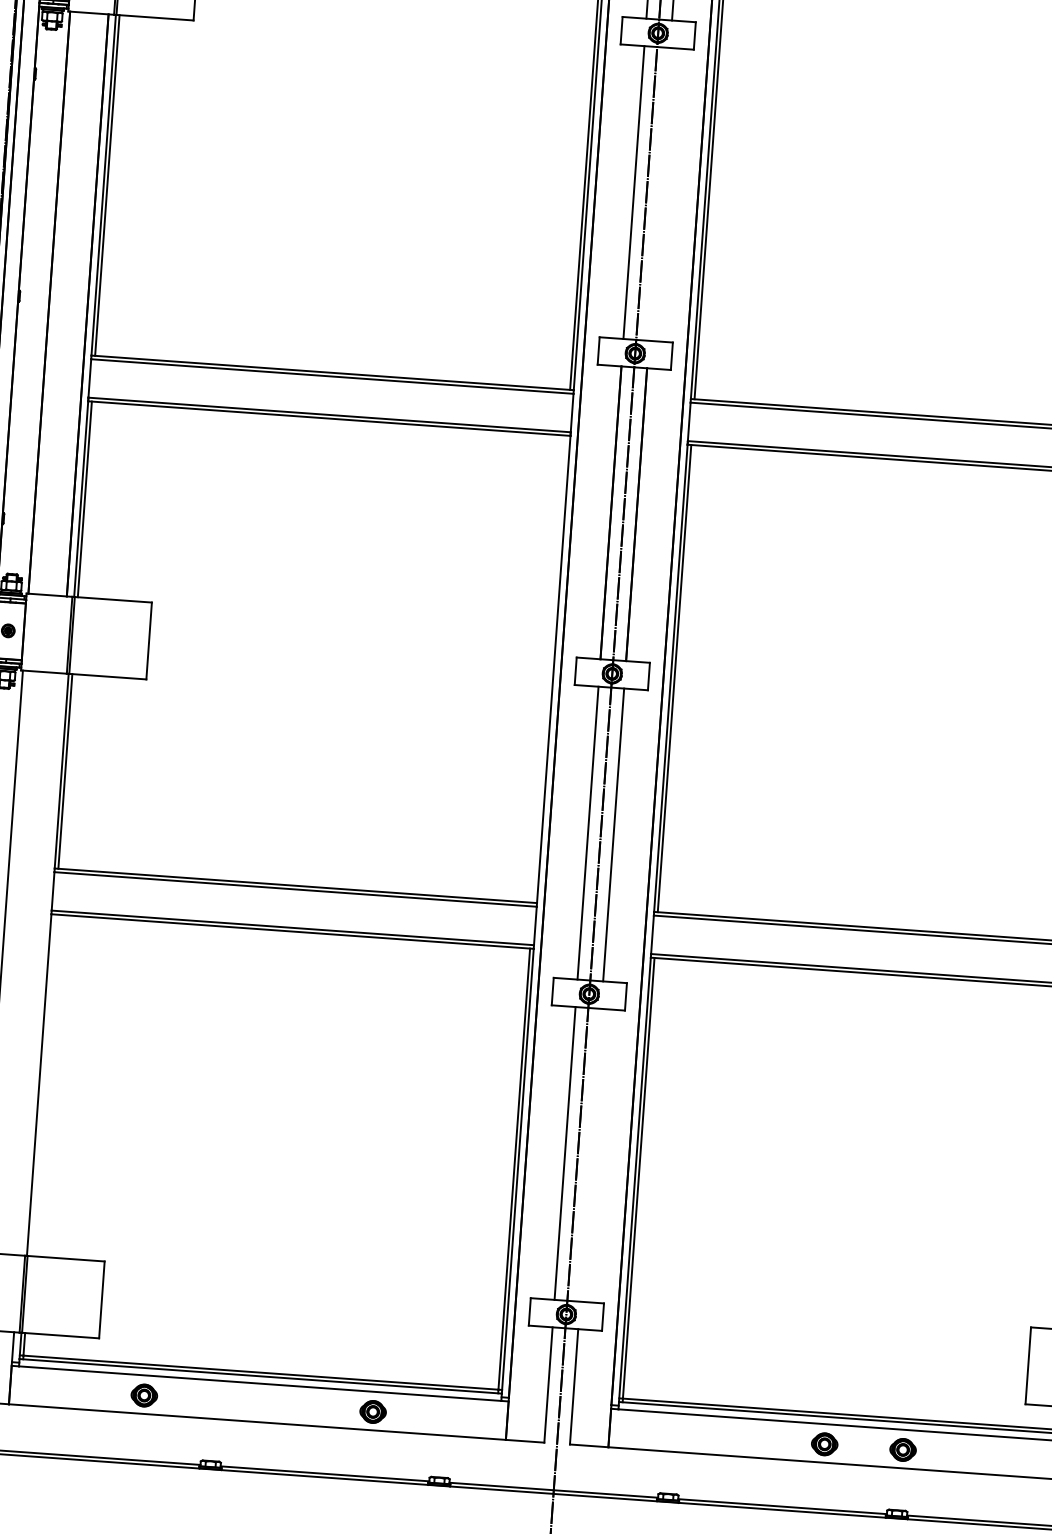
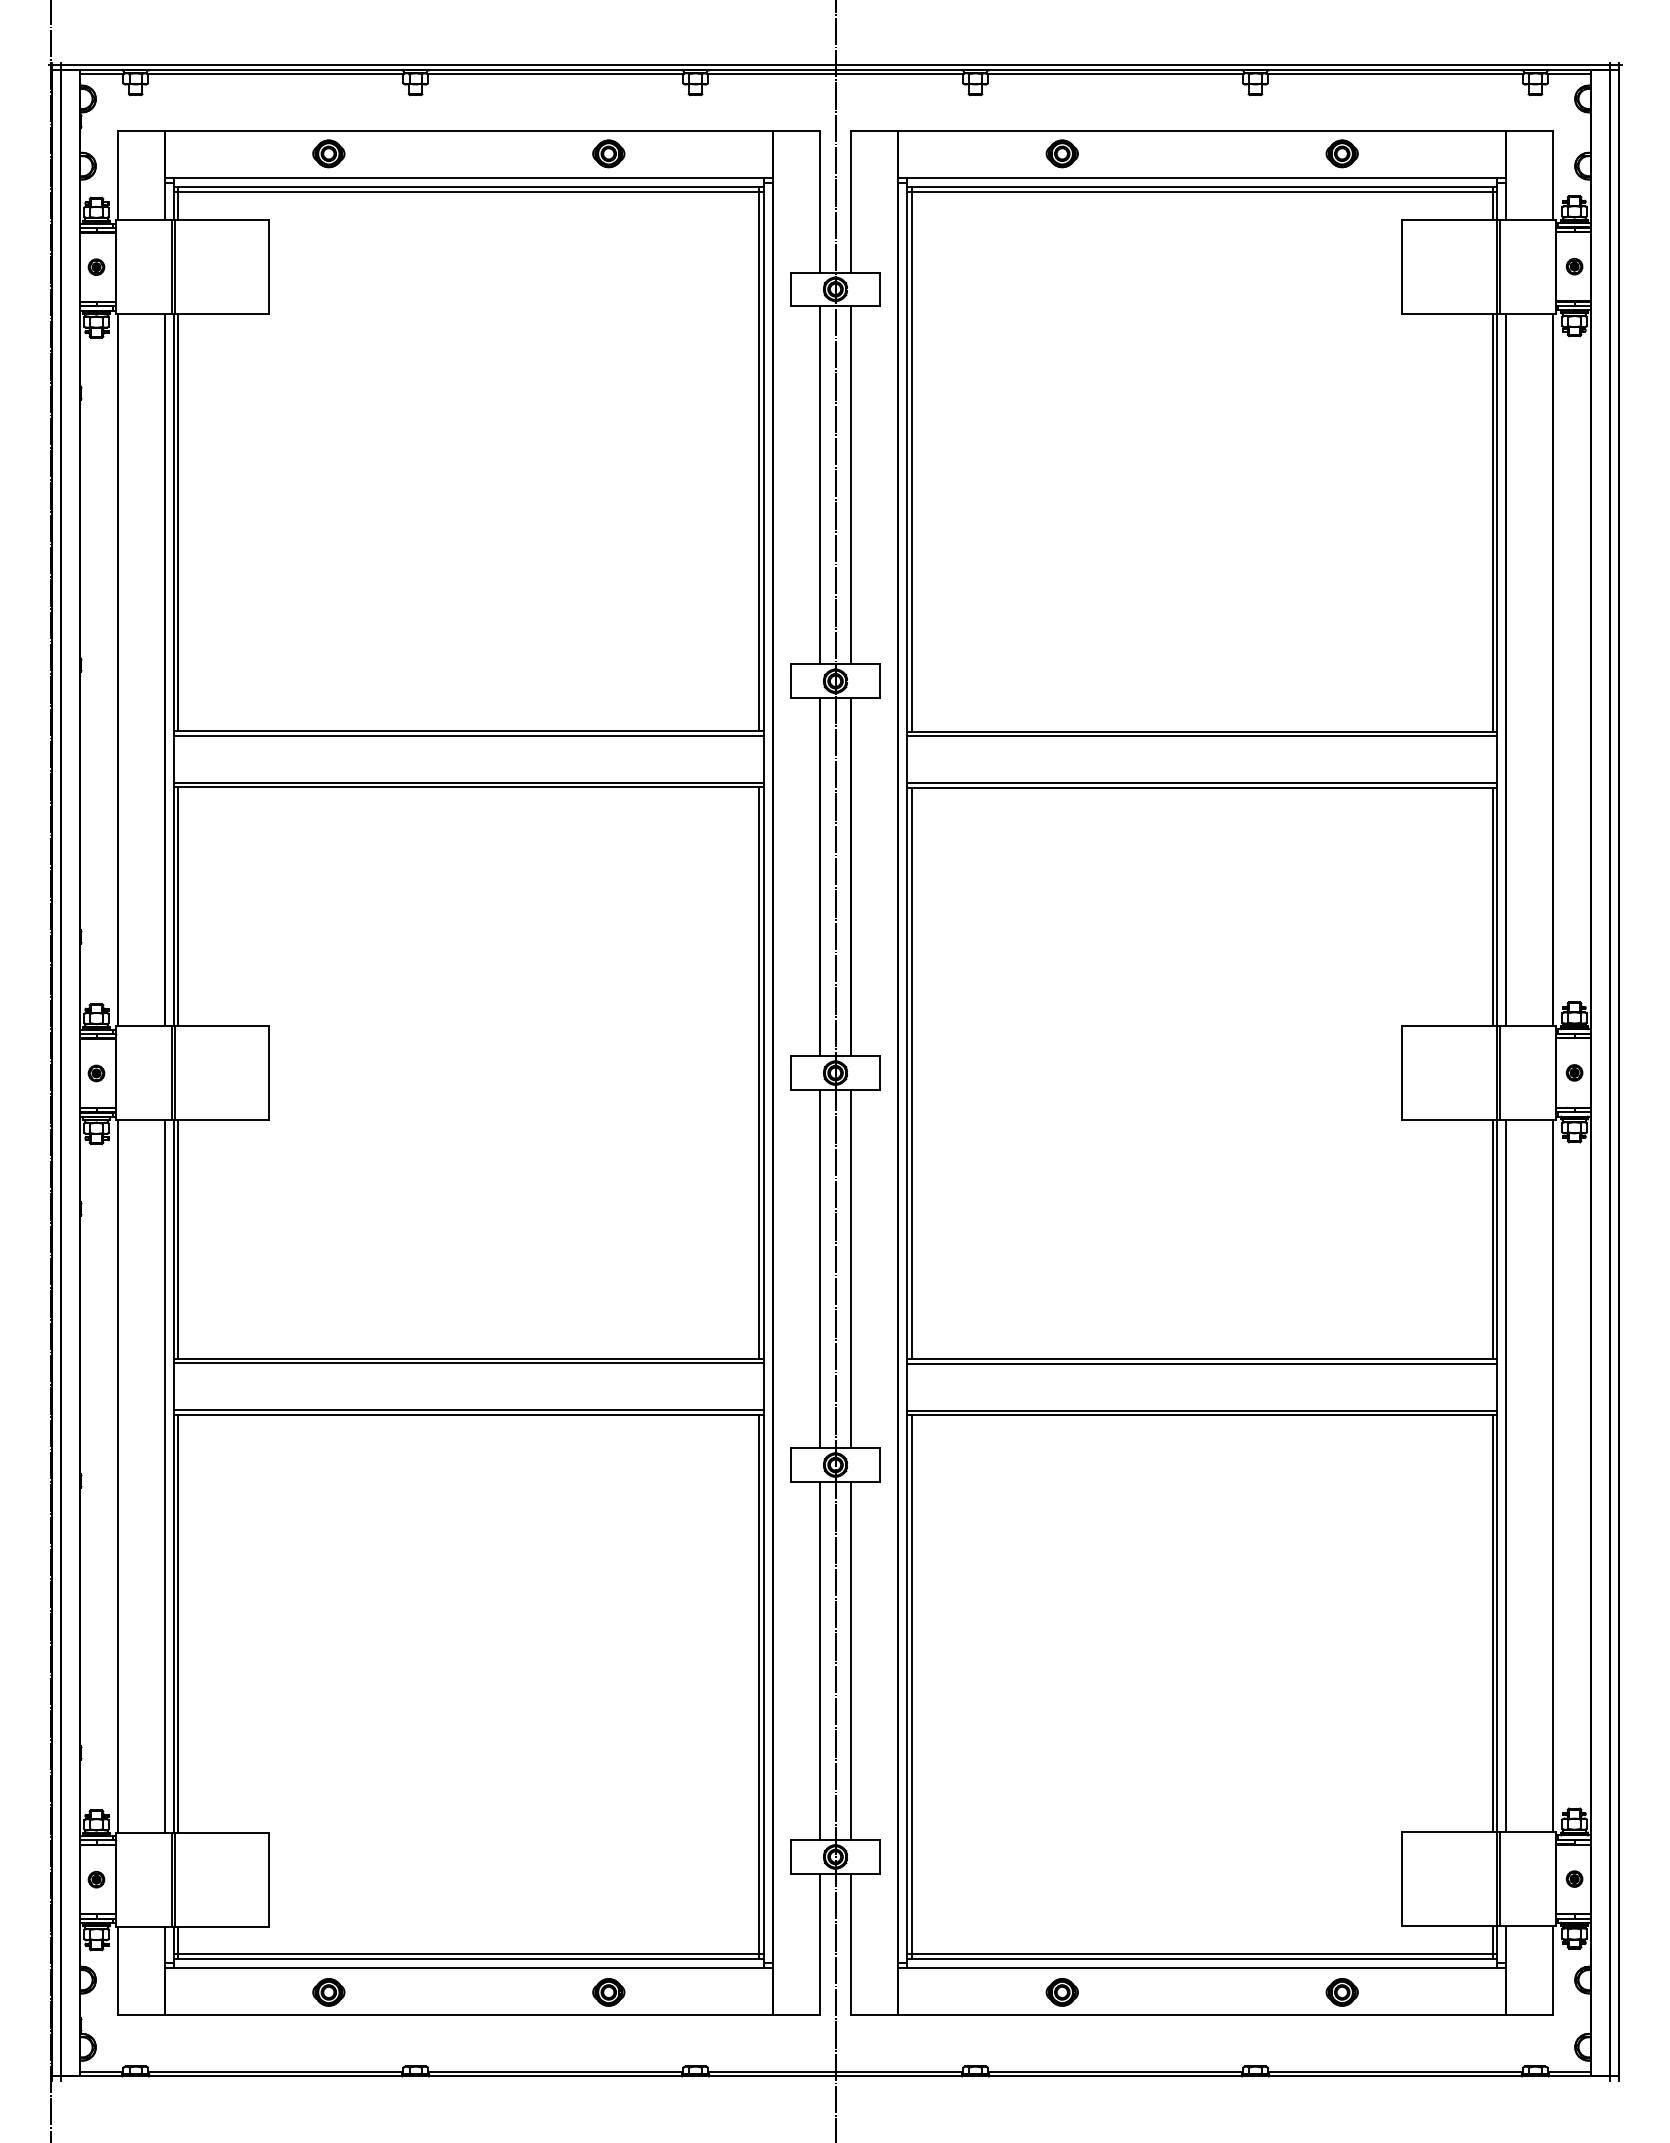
line: (659, 194) -> (851, 485), added
line: (550, 668) -> (759, 1072), added
line: (40, 964) -> (164, 1476), added
line: (43, 1085) -> (178, 1623), added
line: (590, 1154) -> (851, 1660), added
part: (824, 1444) -> (1061, 1992), moved
part: (902, 1449) -> (1341, 1992), moved

